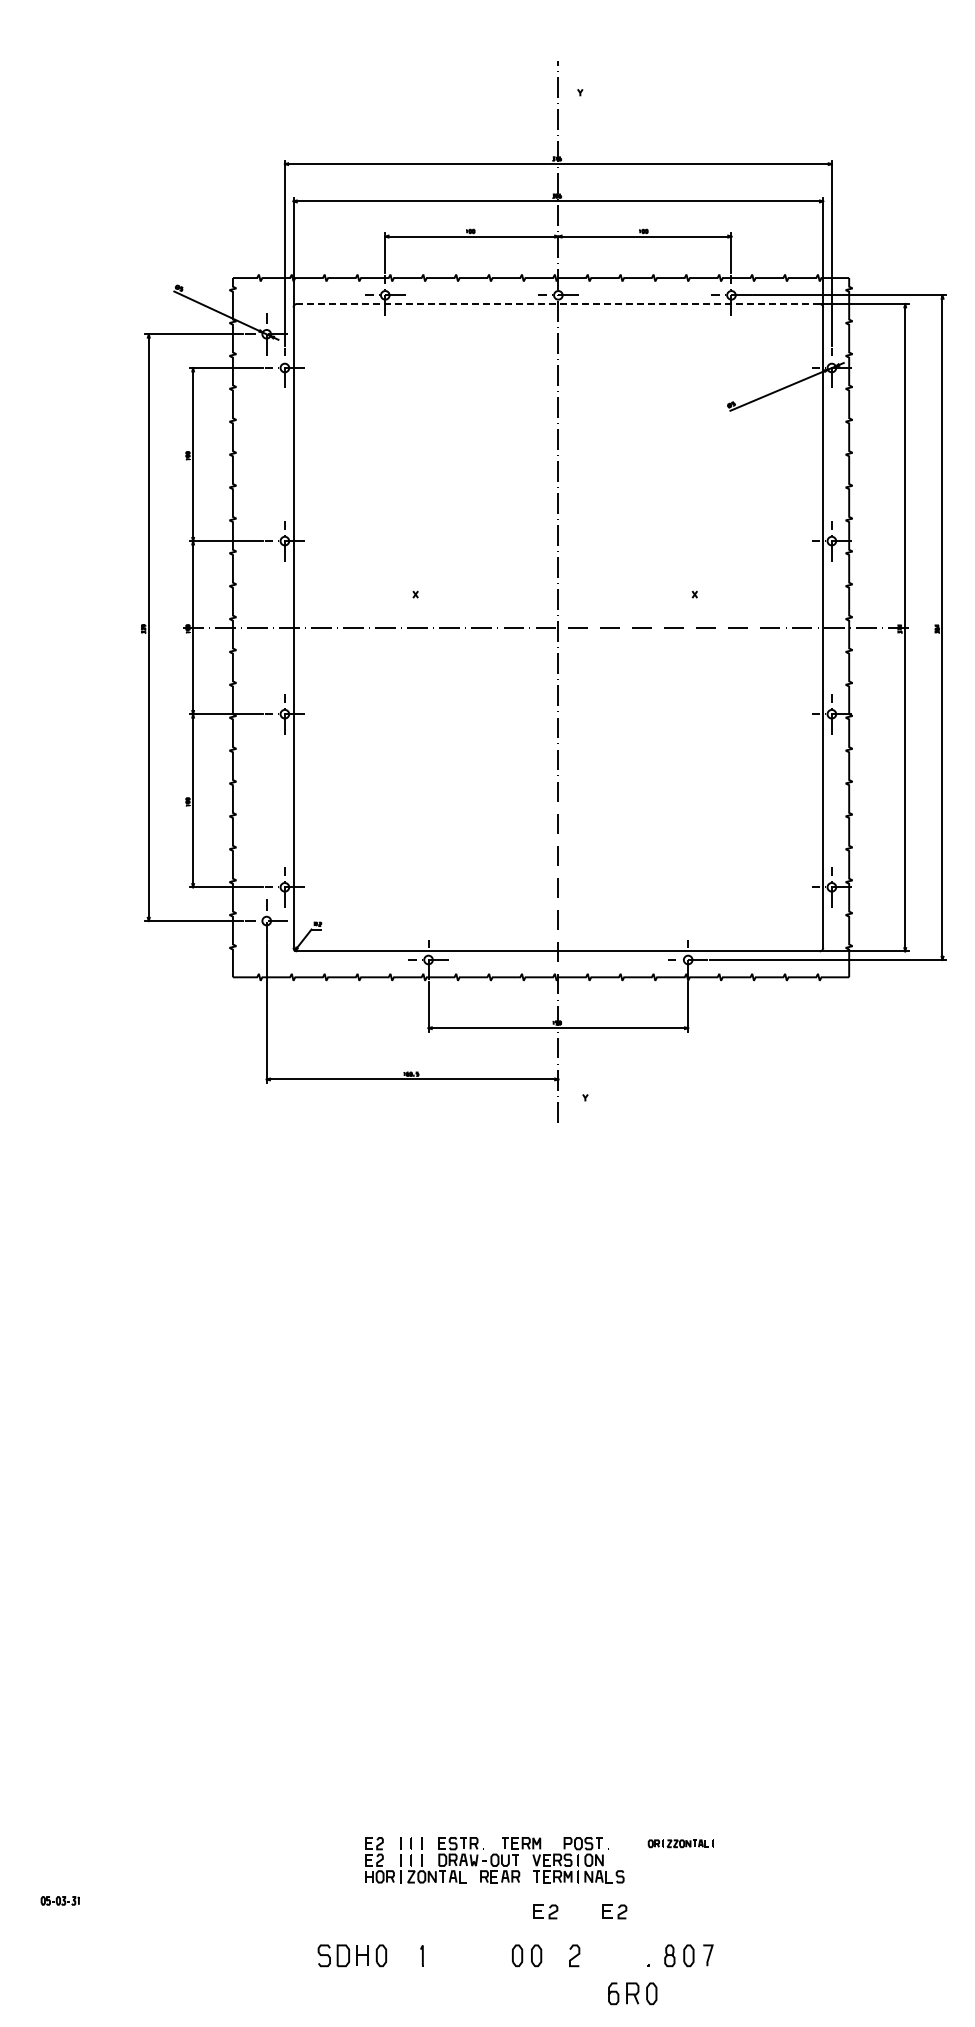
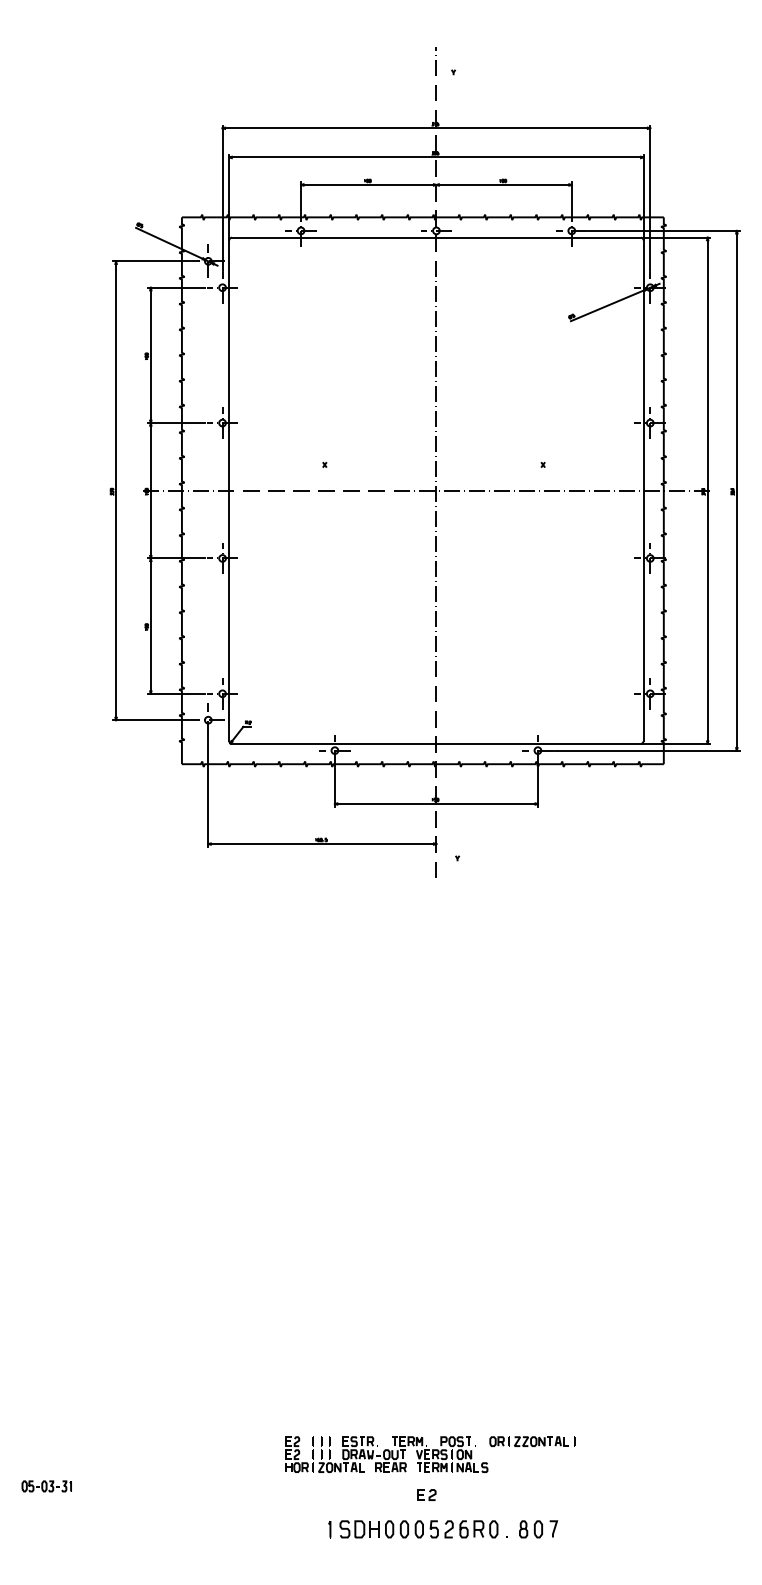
line: (557, 304) -> (435, 238), dashed -> solid
part: (680, 1843) -> (531, 1441), size x1.67
part: (60, 1900) -> (47, 1486), size x1.67
part: (614, 1911) -> (480, 1494), removed
curve: (555, 1954) -> (434, 1528), added
part: (352, 1955) -> (366, 1529), moved
part: (632, 1993) -> (478, 1529), moved

